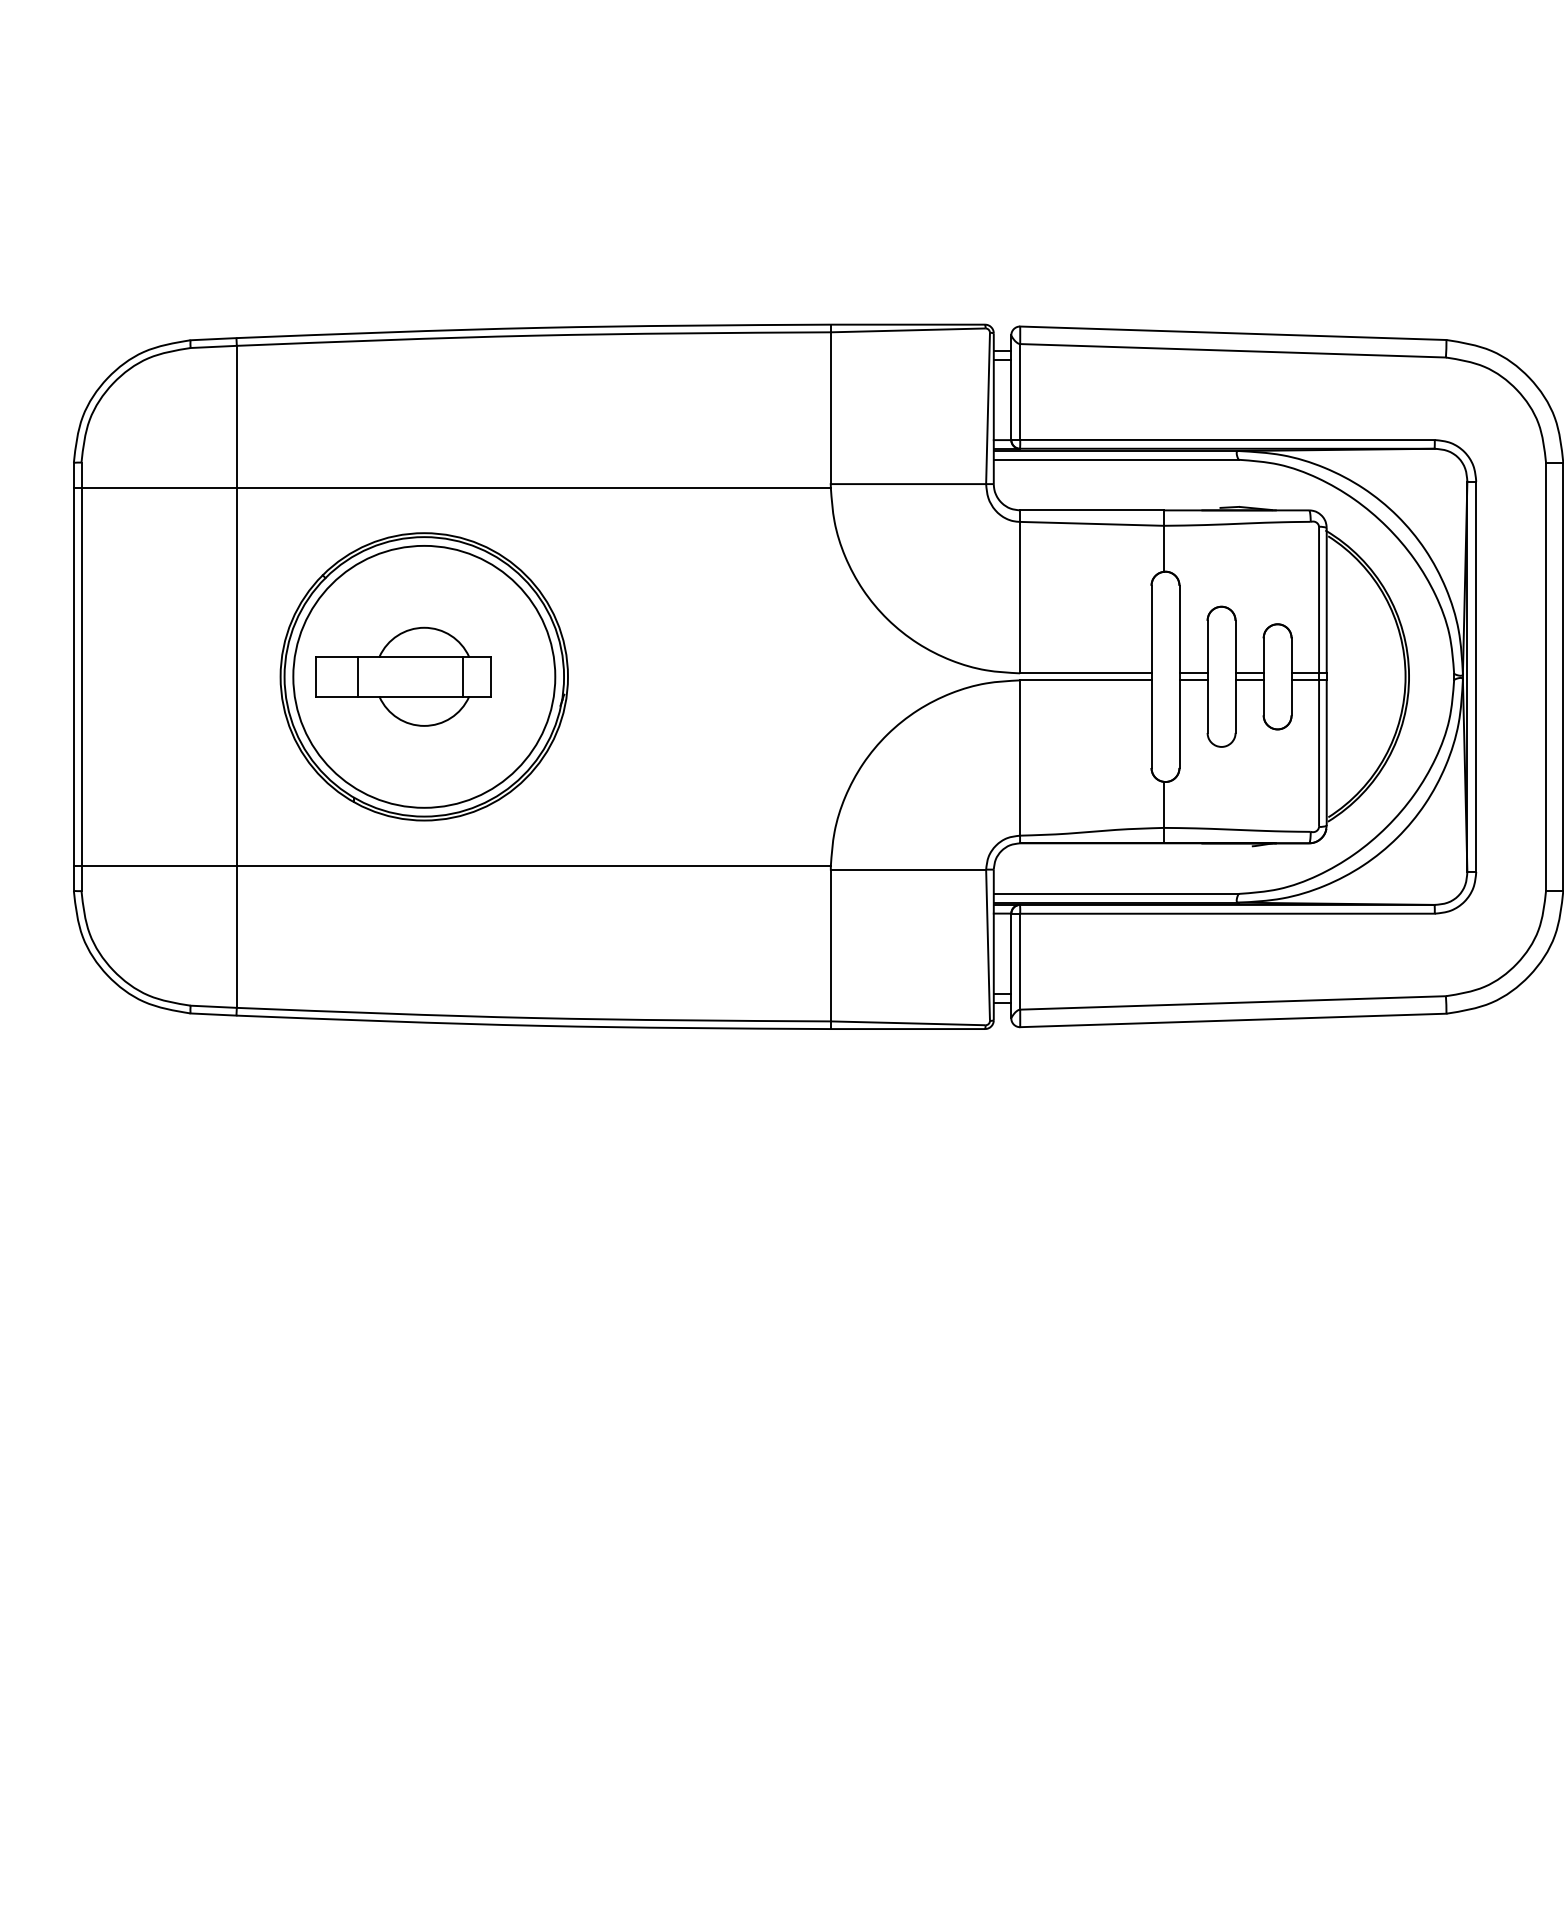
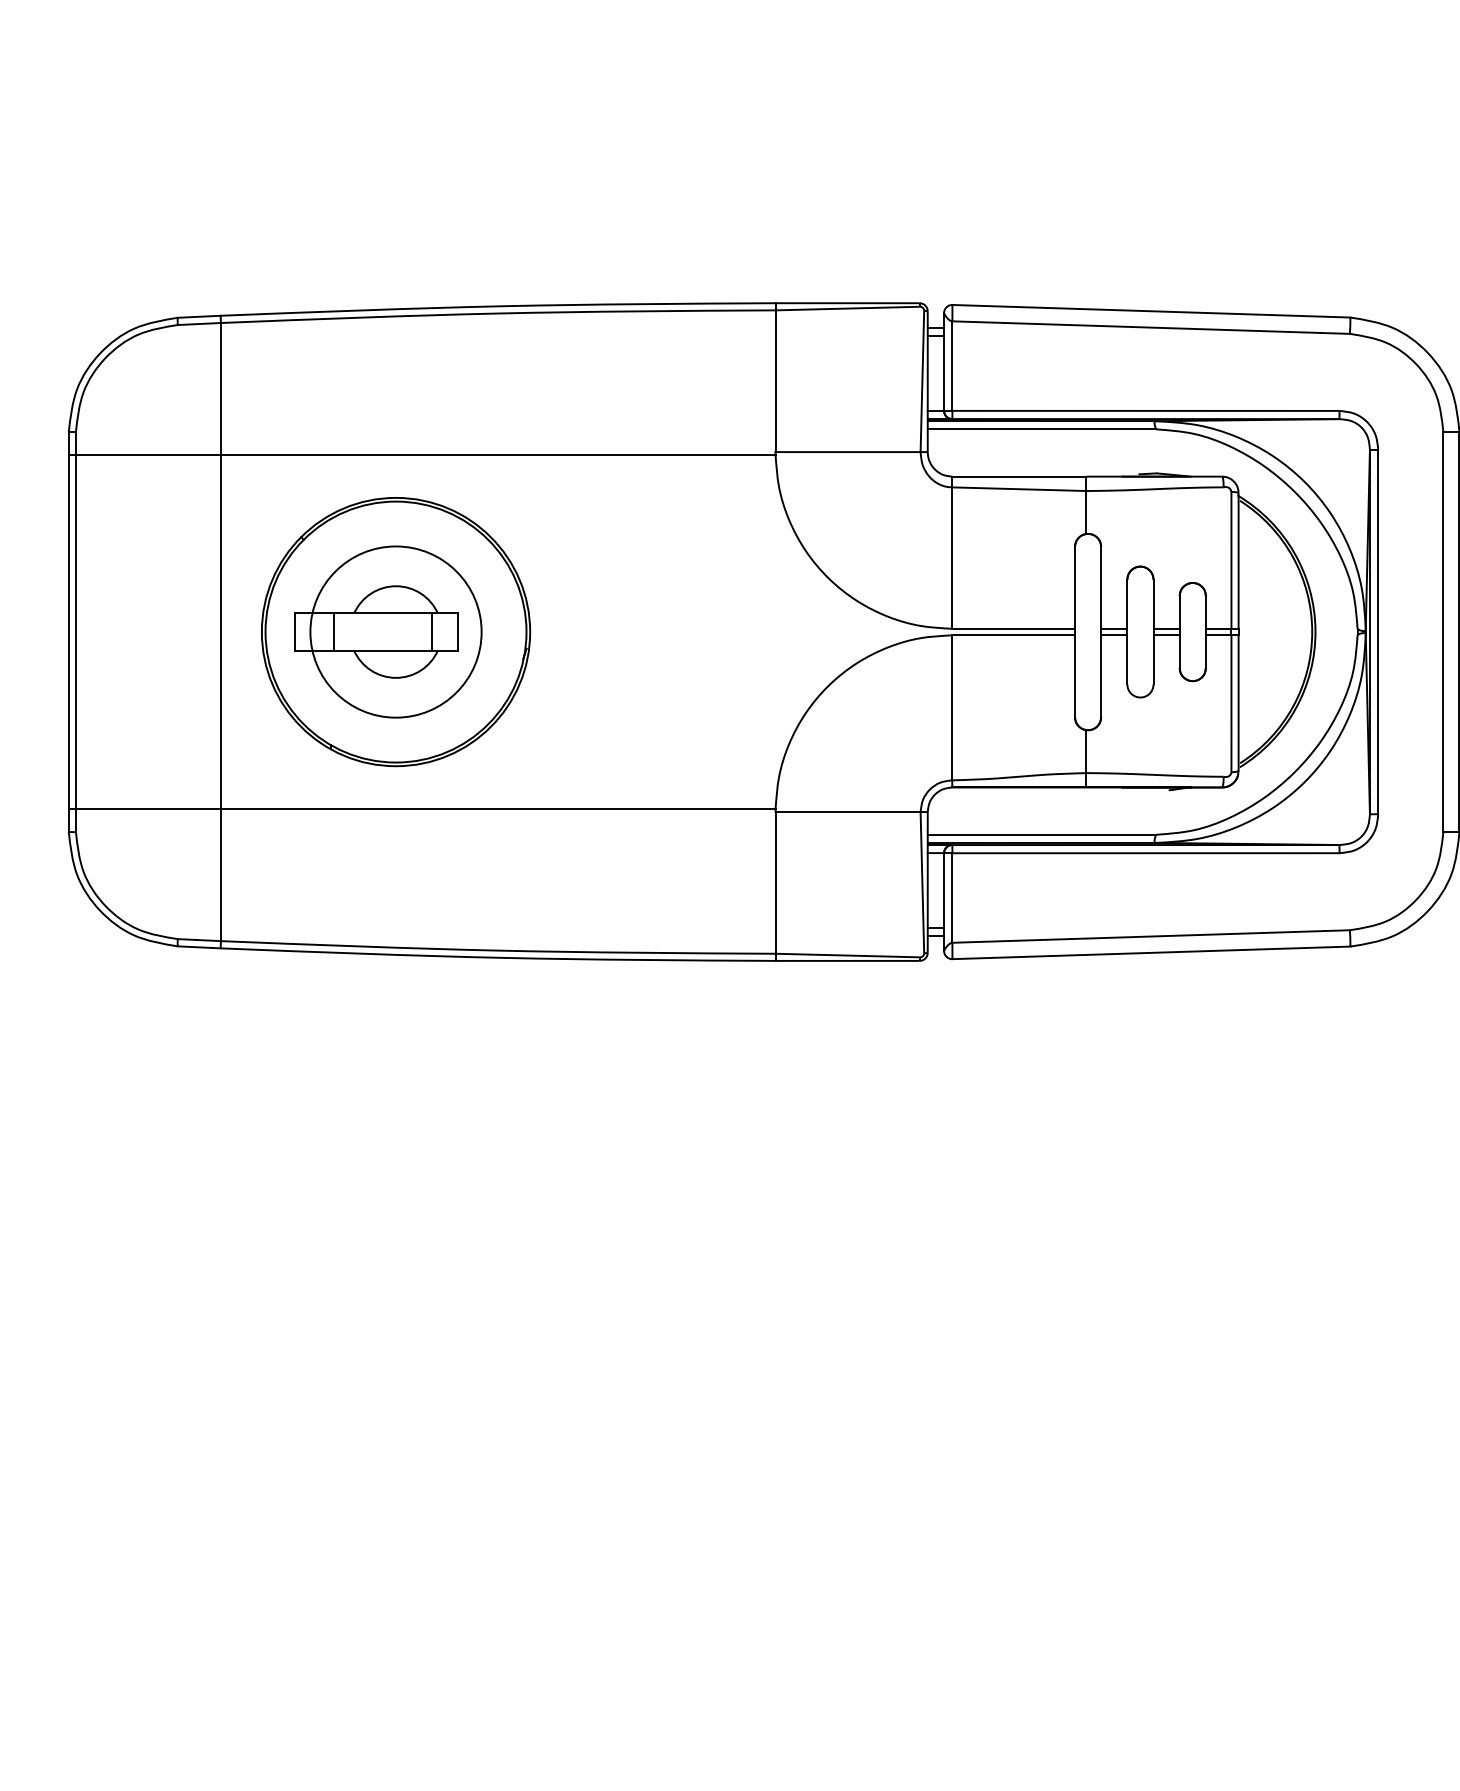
circle: (424, 676) -> (396, 631), size x0.7

